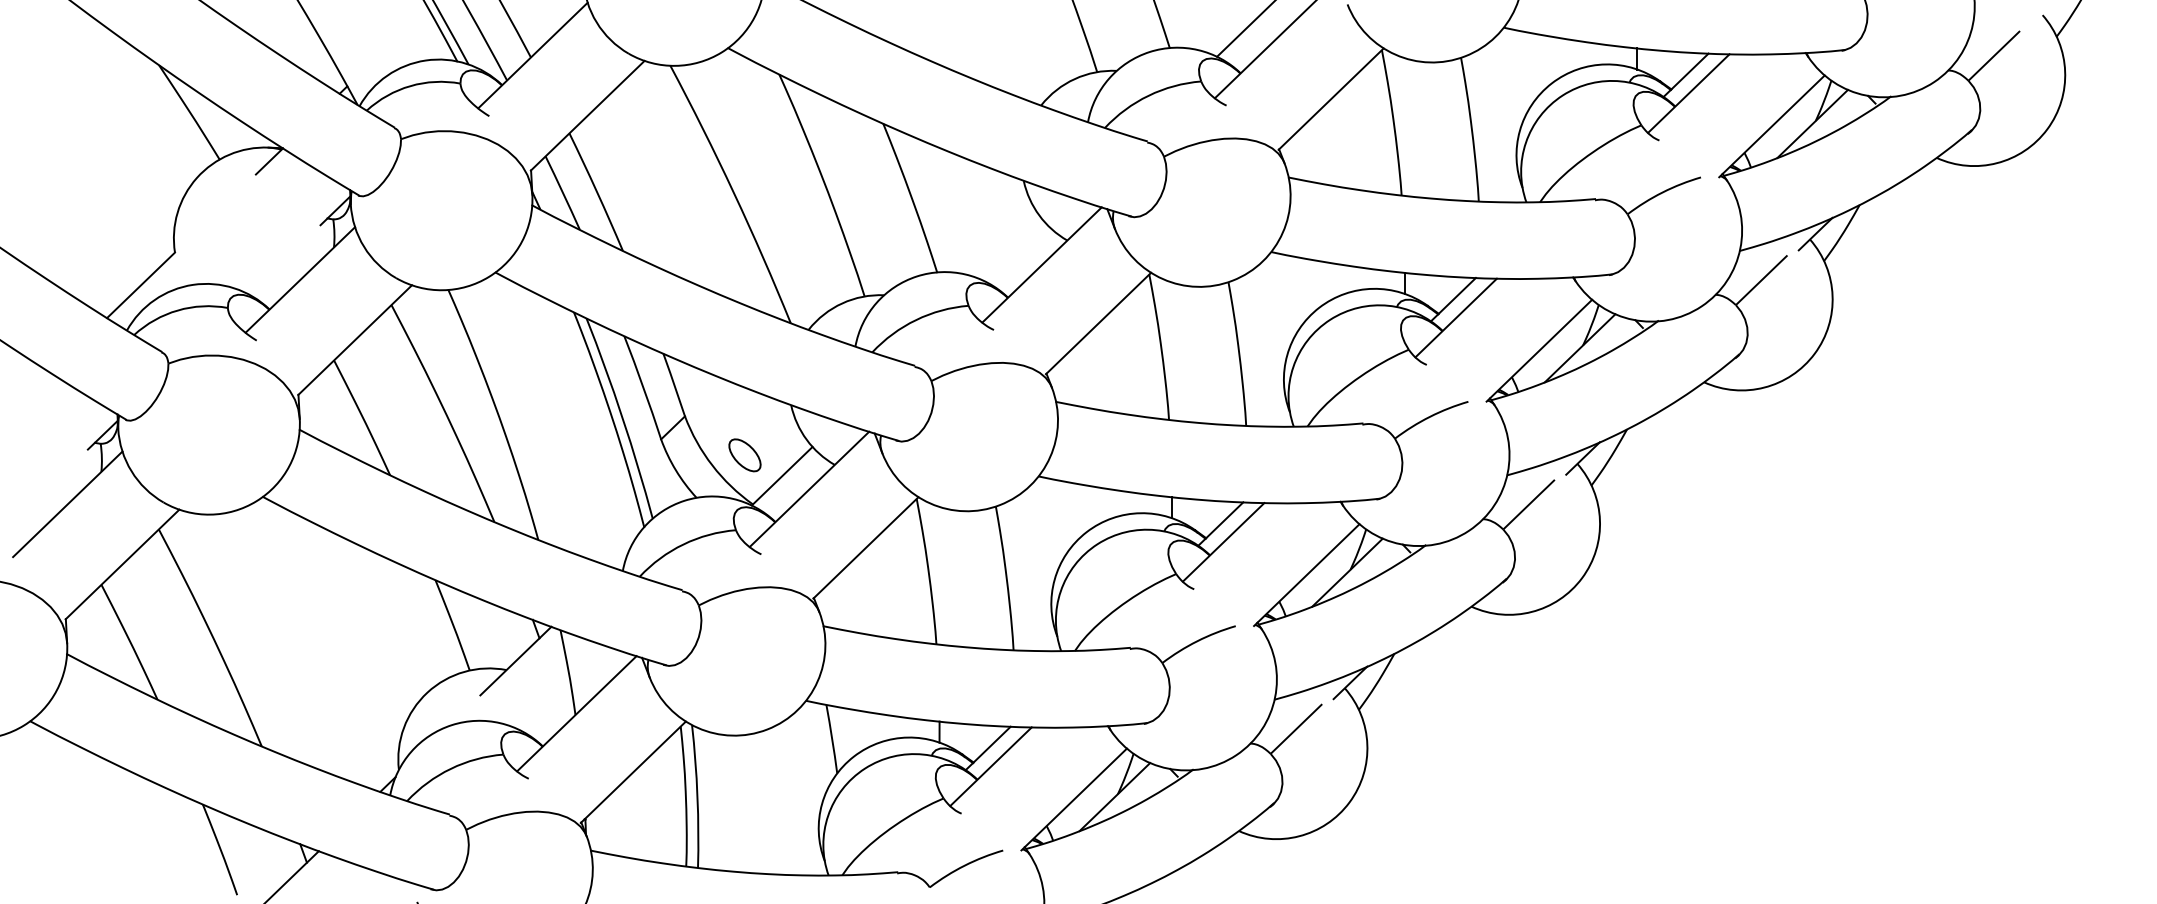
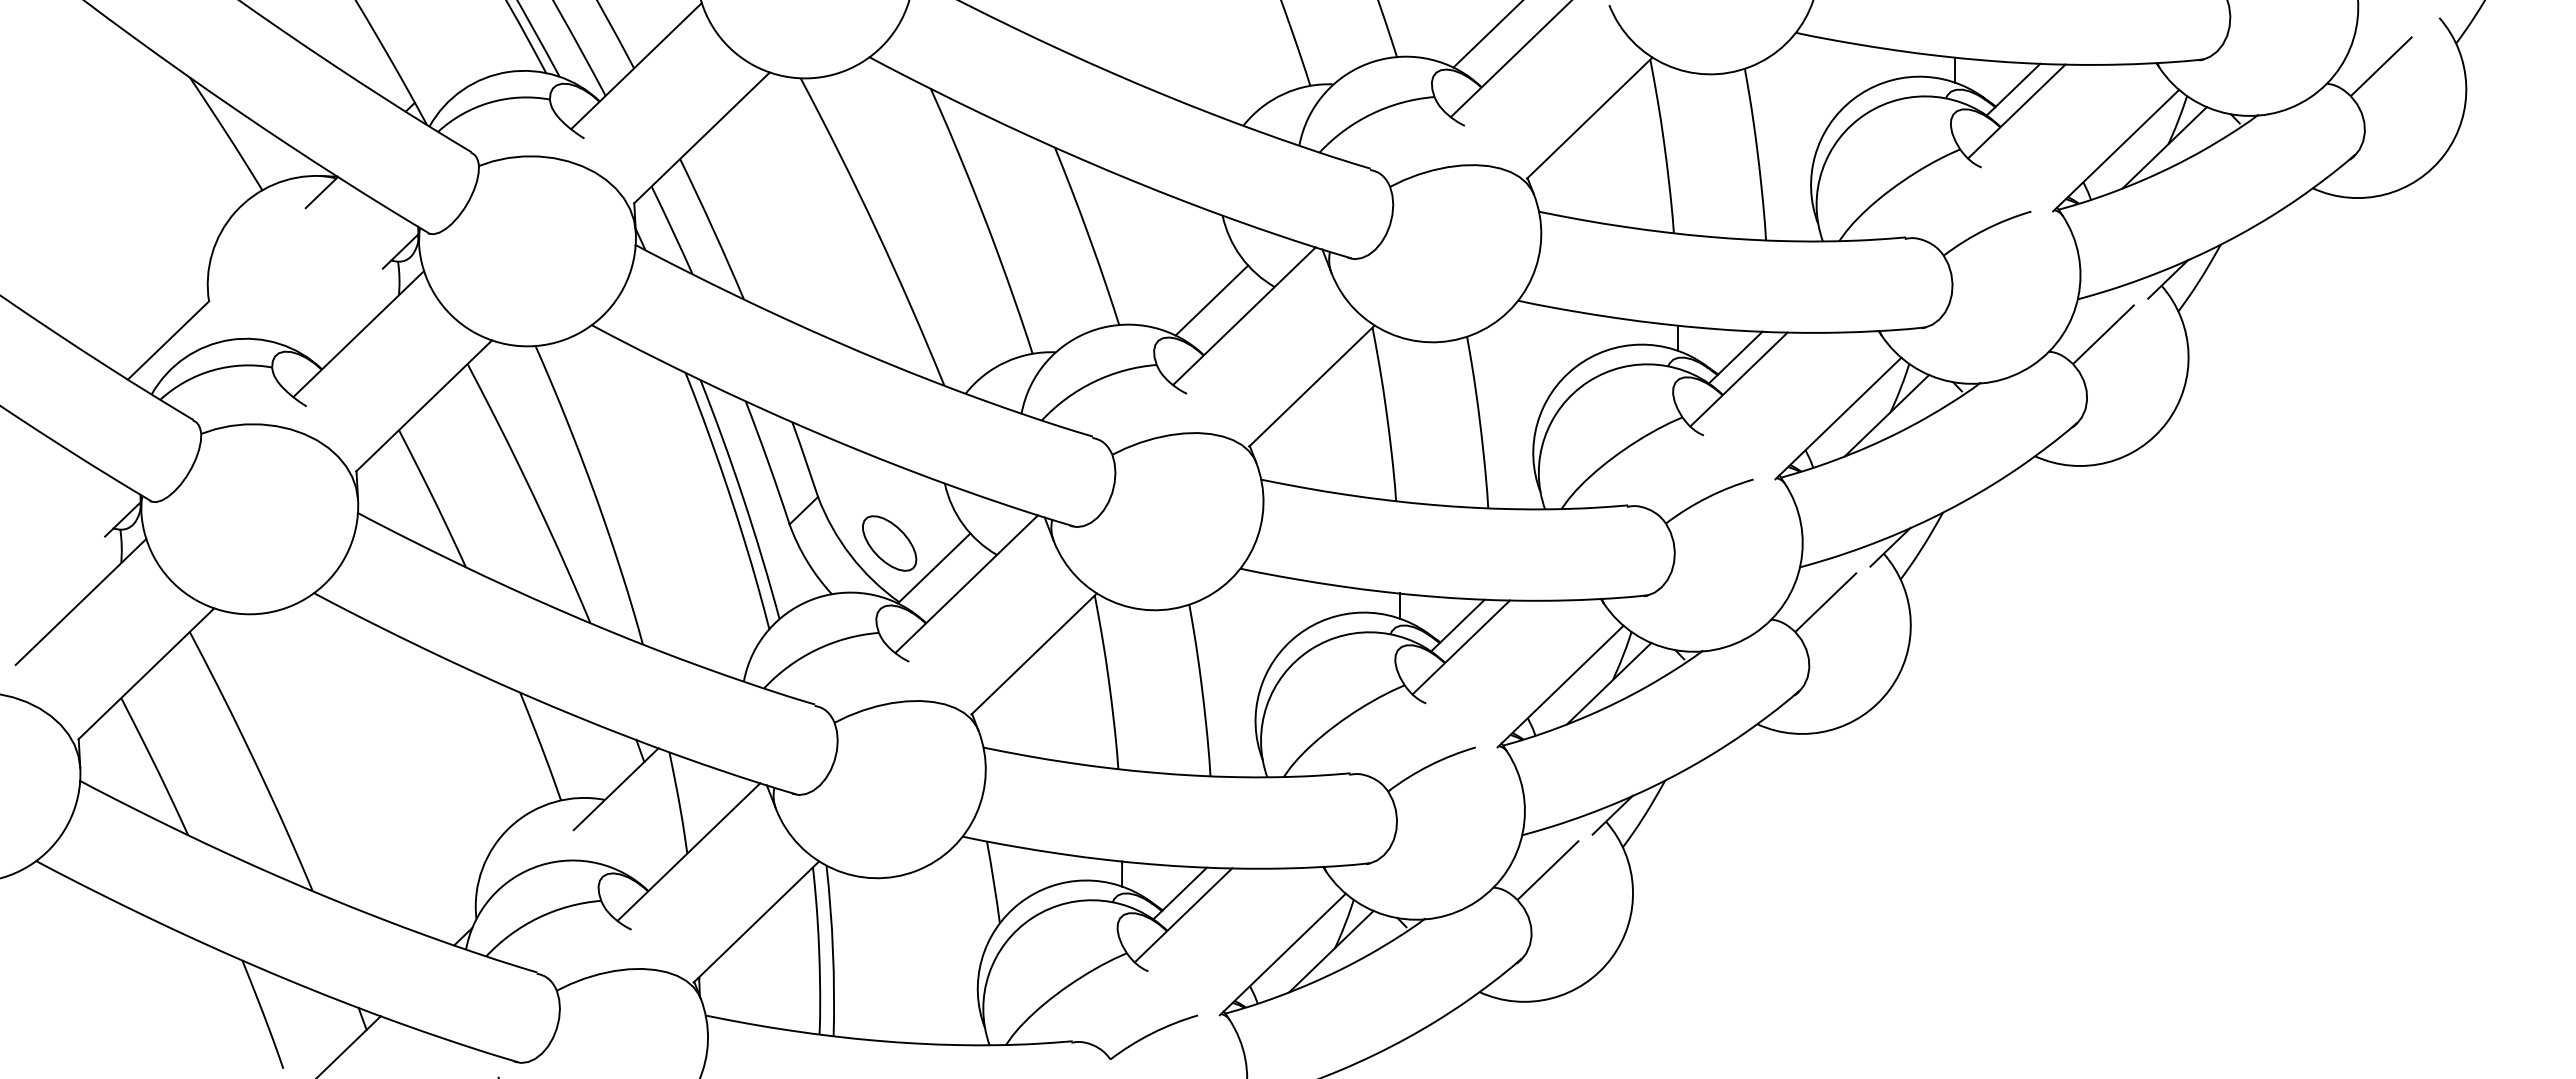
line: (1014, 251) -> (1211, 300), added
part: (744, 455) -> (889, 543), size x1.43

